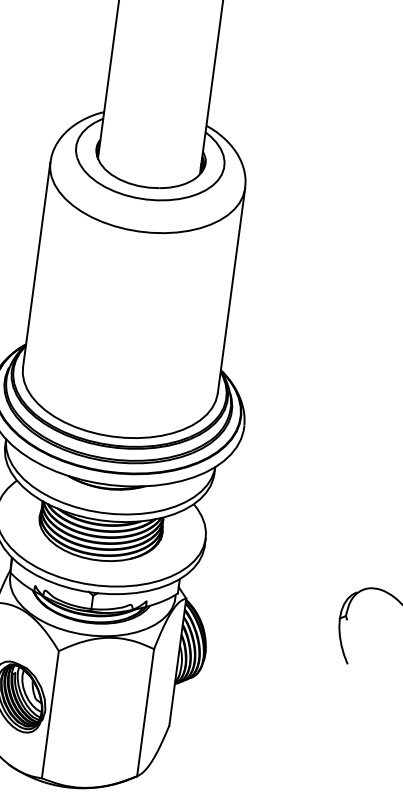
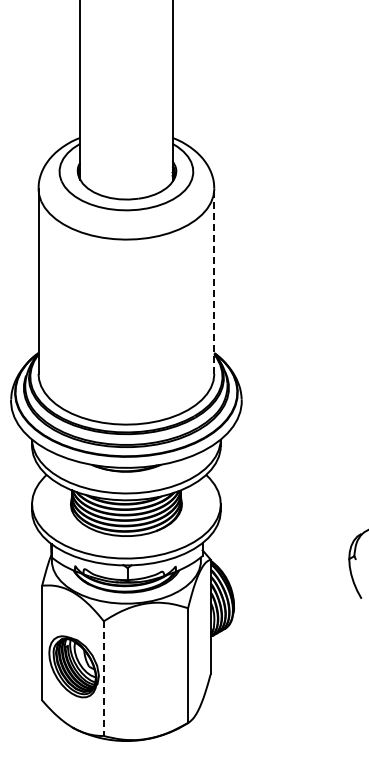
line: (231, 291) -> (214, 281), solid -> dashed
line: (49, 715) -> (103, 679), solid -> dashed

